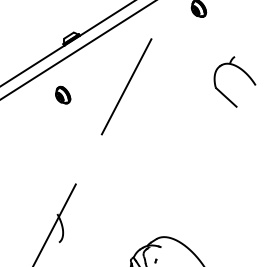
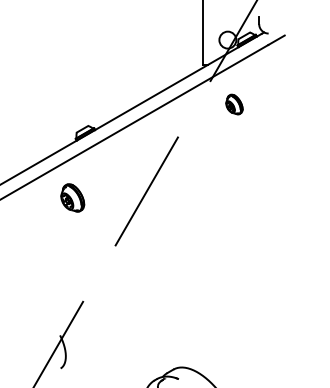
part: (241, 70) -> (280, 178), removed
part: (62, 94) -> (72, 197), size x1.4

